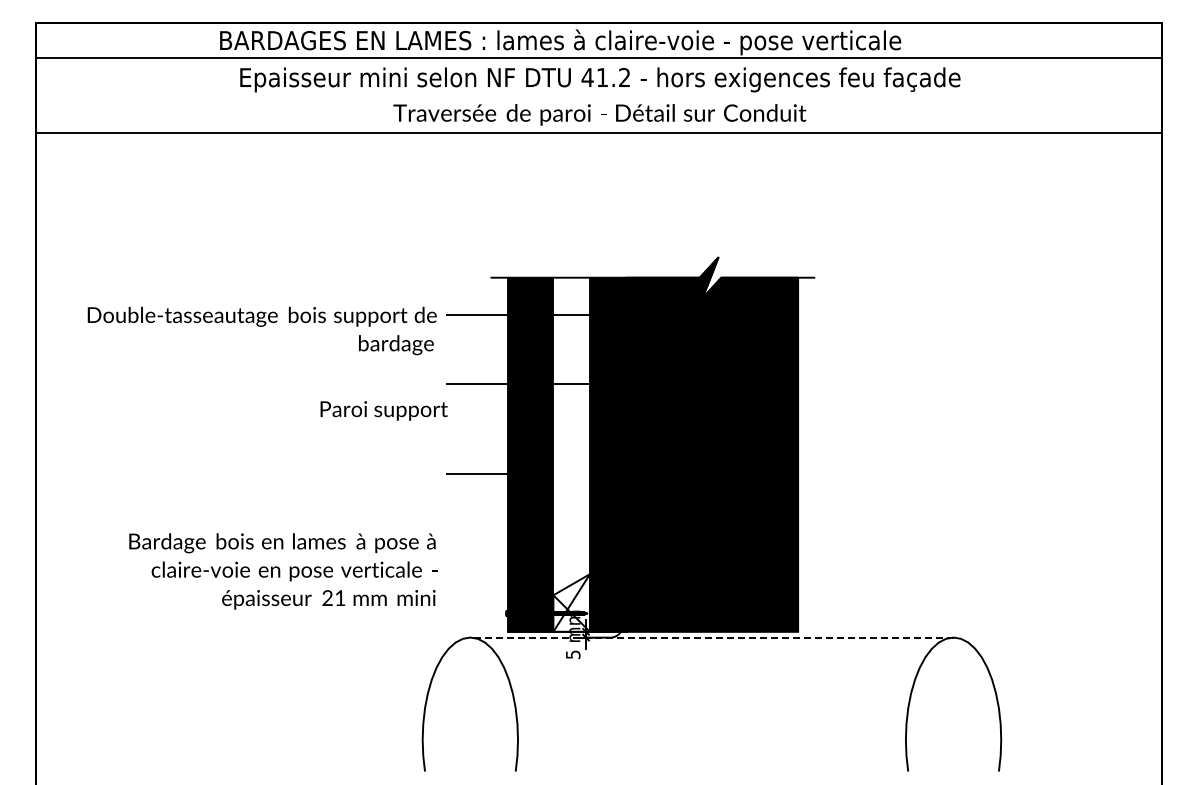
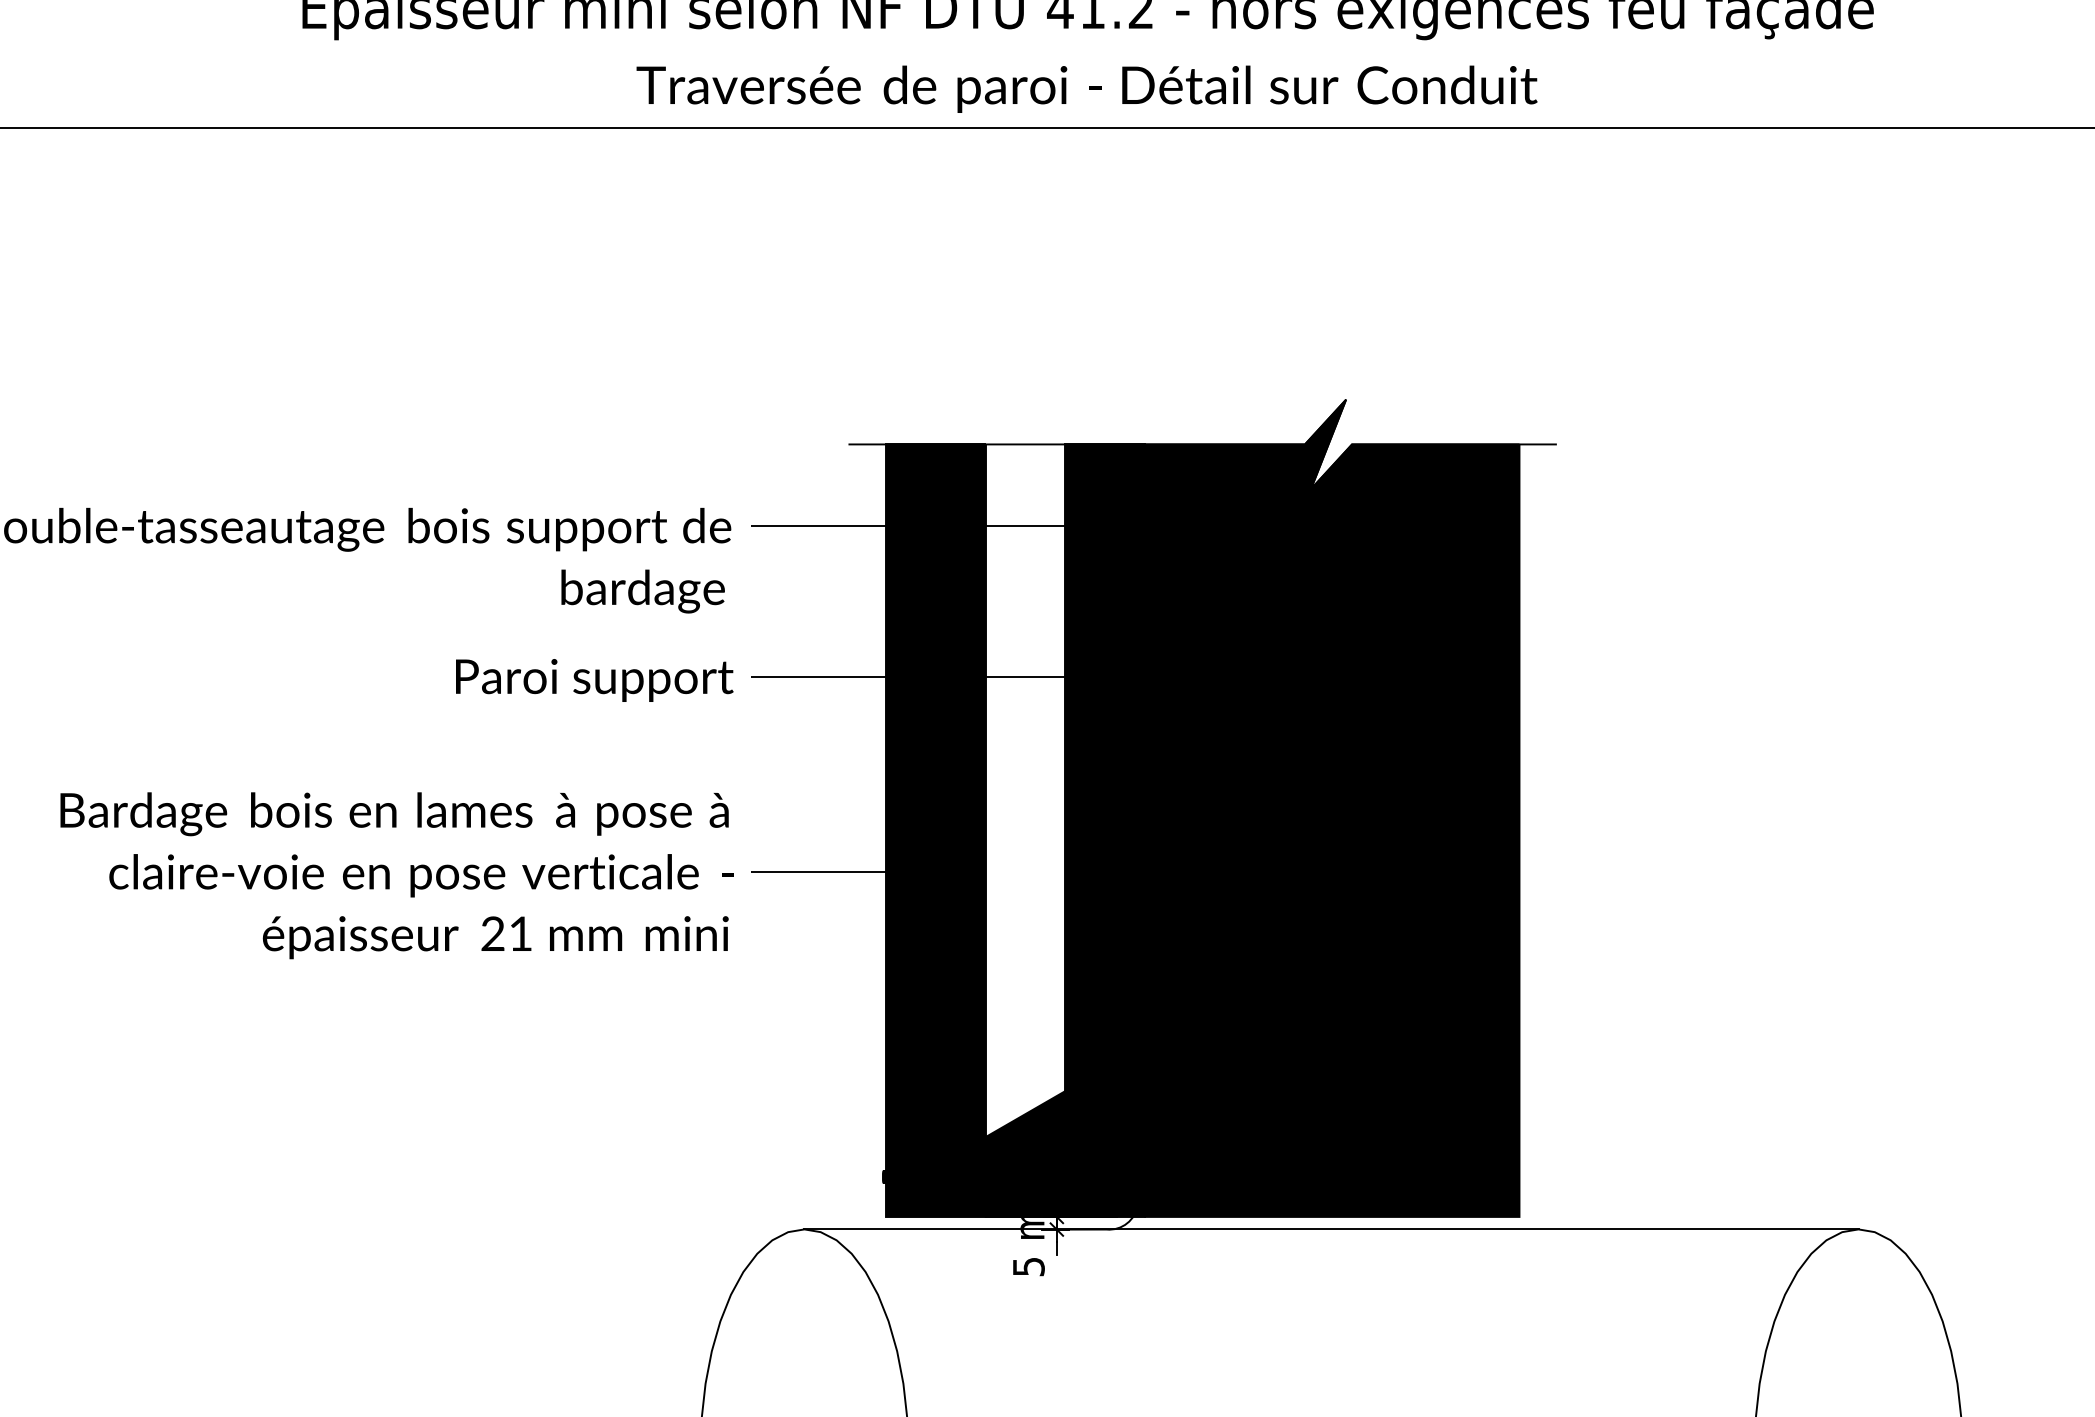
text: (383, 410) -> (593, 679), moved
text: (283, 571) -> (396, 875), moved
fill: (571, 602) -> (1025, 1152), added
line: (711, 637) -> (1330, 1229), dashed -> solid

